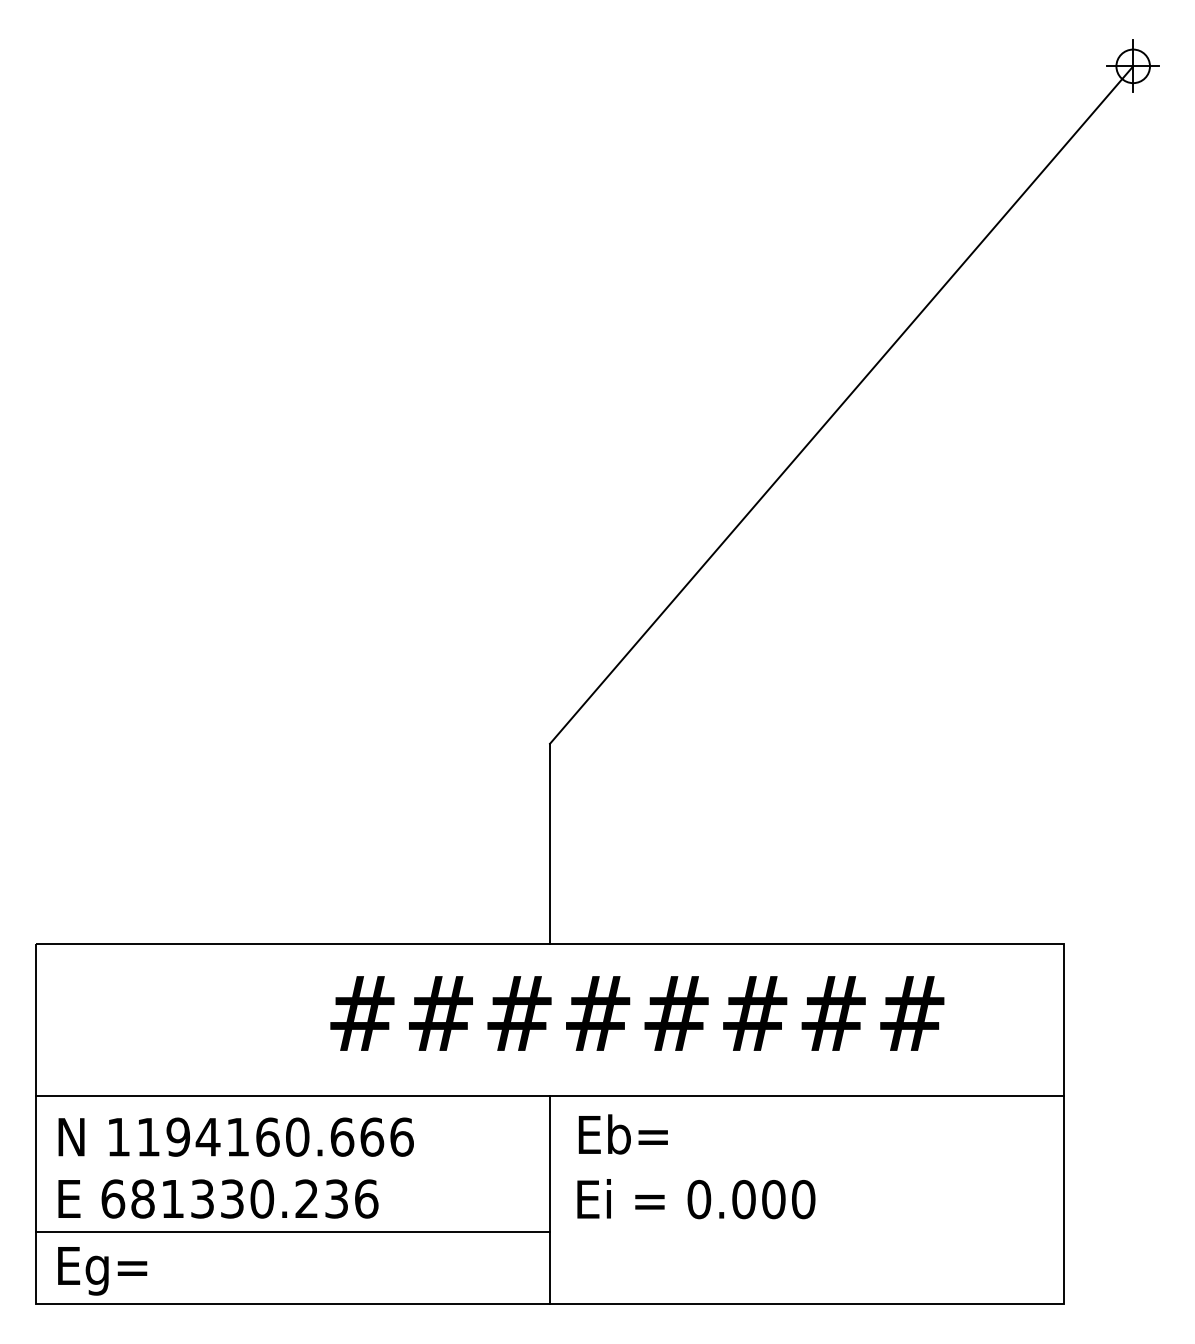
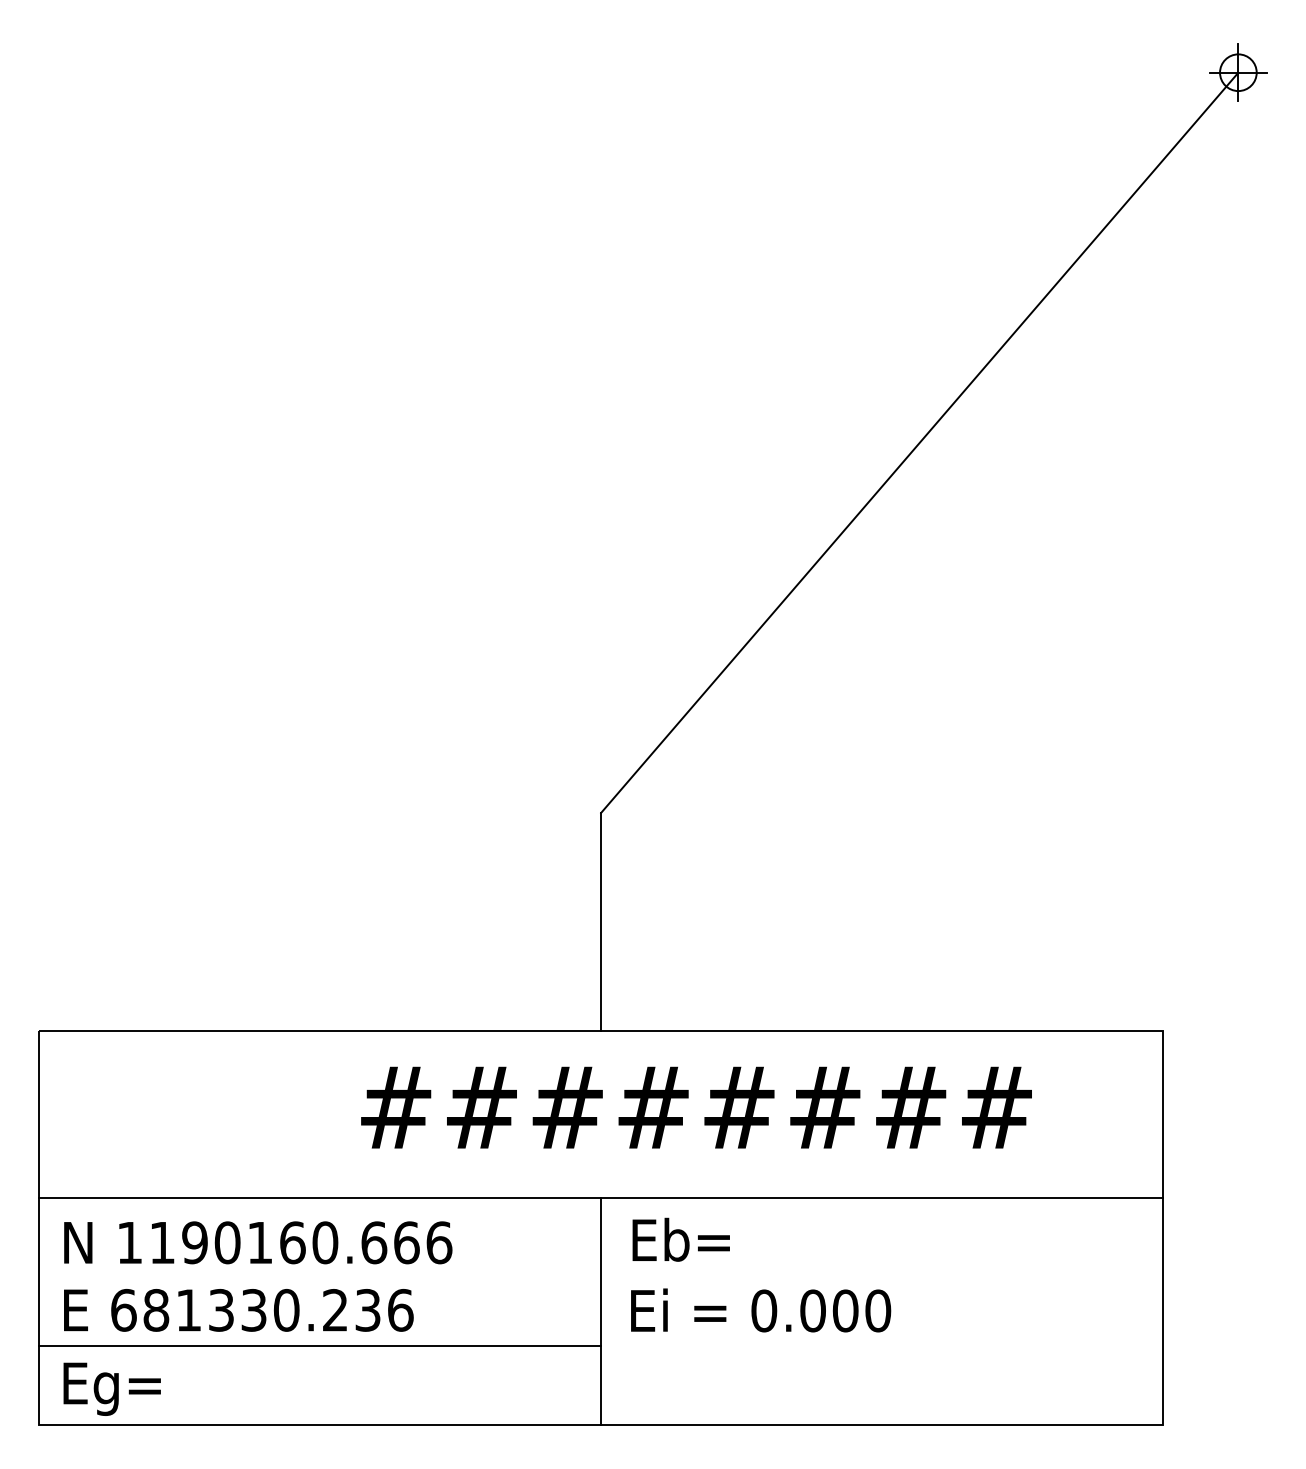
text: (207, 1136) -> (226, 1242), 1194160.666 -> 1190160.666

